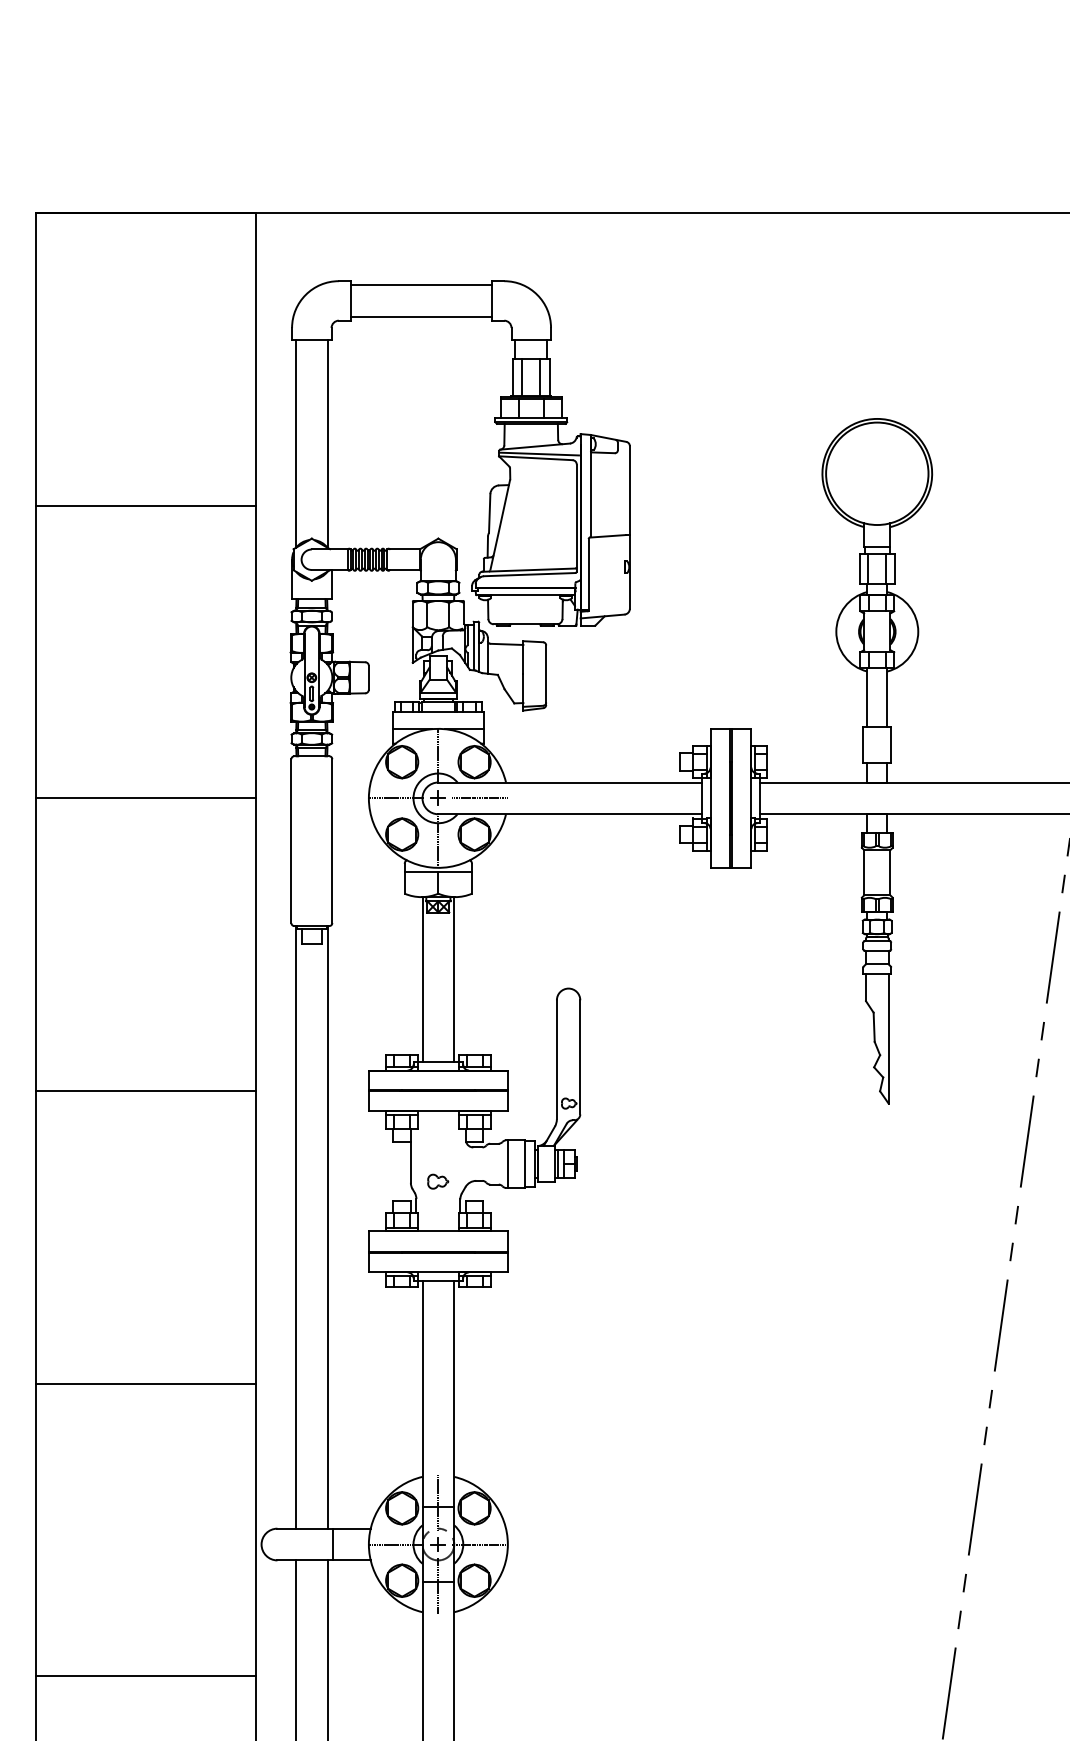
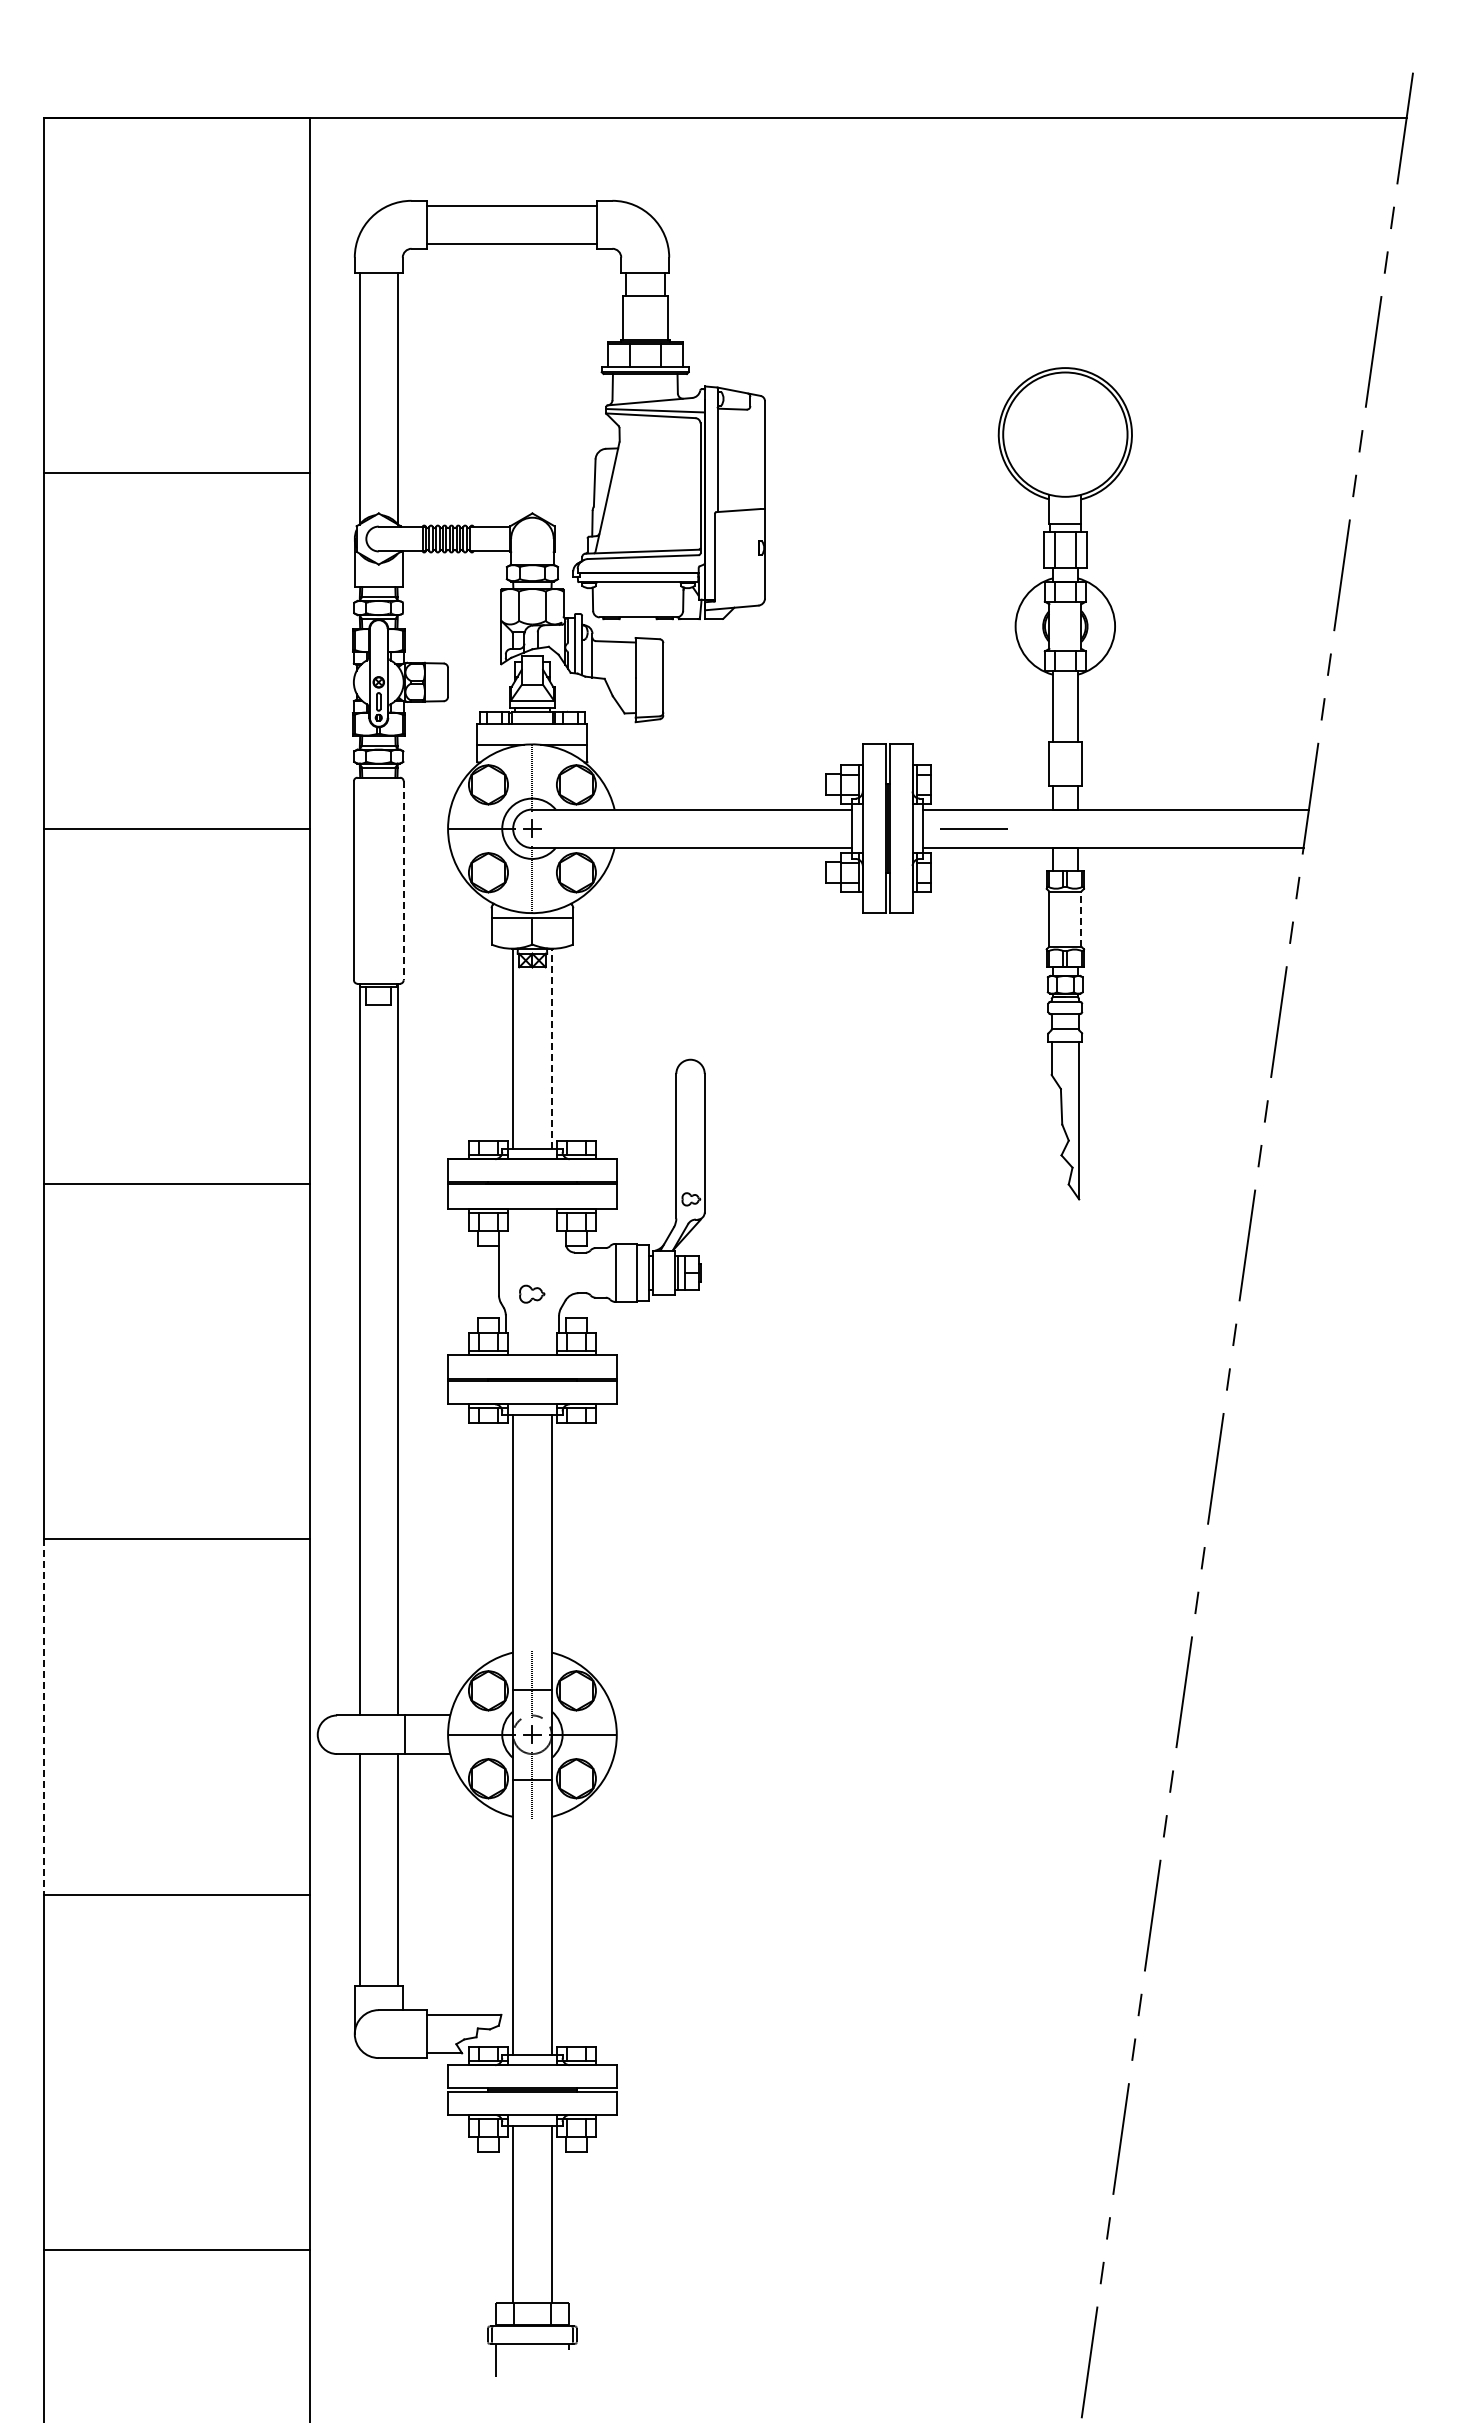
line: (522, 377) -> (634, 317), removed
line: (540, 377) -> (656, 317), removed
line: (479, 798) -> (973, 828), moved
line: (332, 841) -> (403, 881), solid -> dashed
line: (890, 873) -> (1081, 919), solid -> dashed
line: (454, 979) -> (551, 1048), solid -> dashed
line: (35, 1530) -> (43, 1717), solid -> dashed

